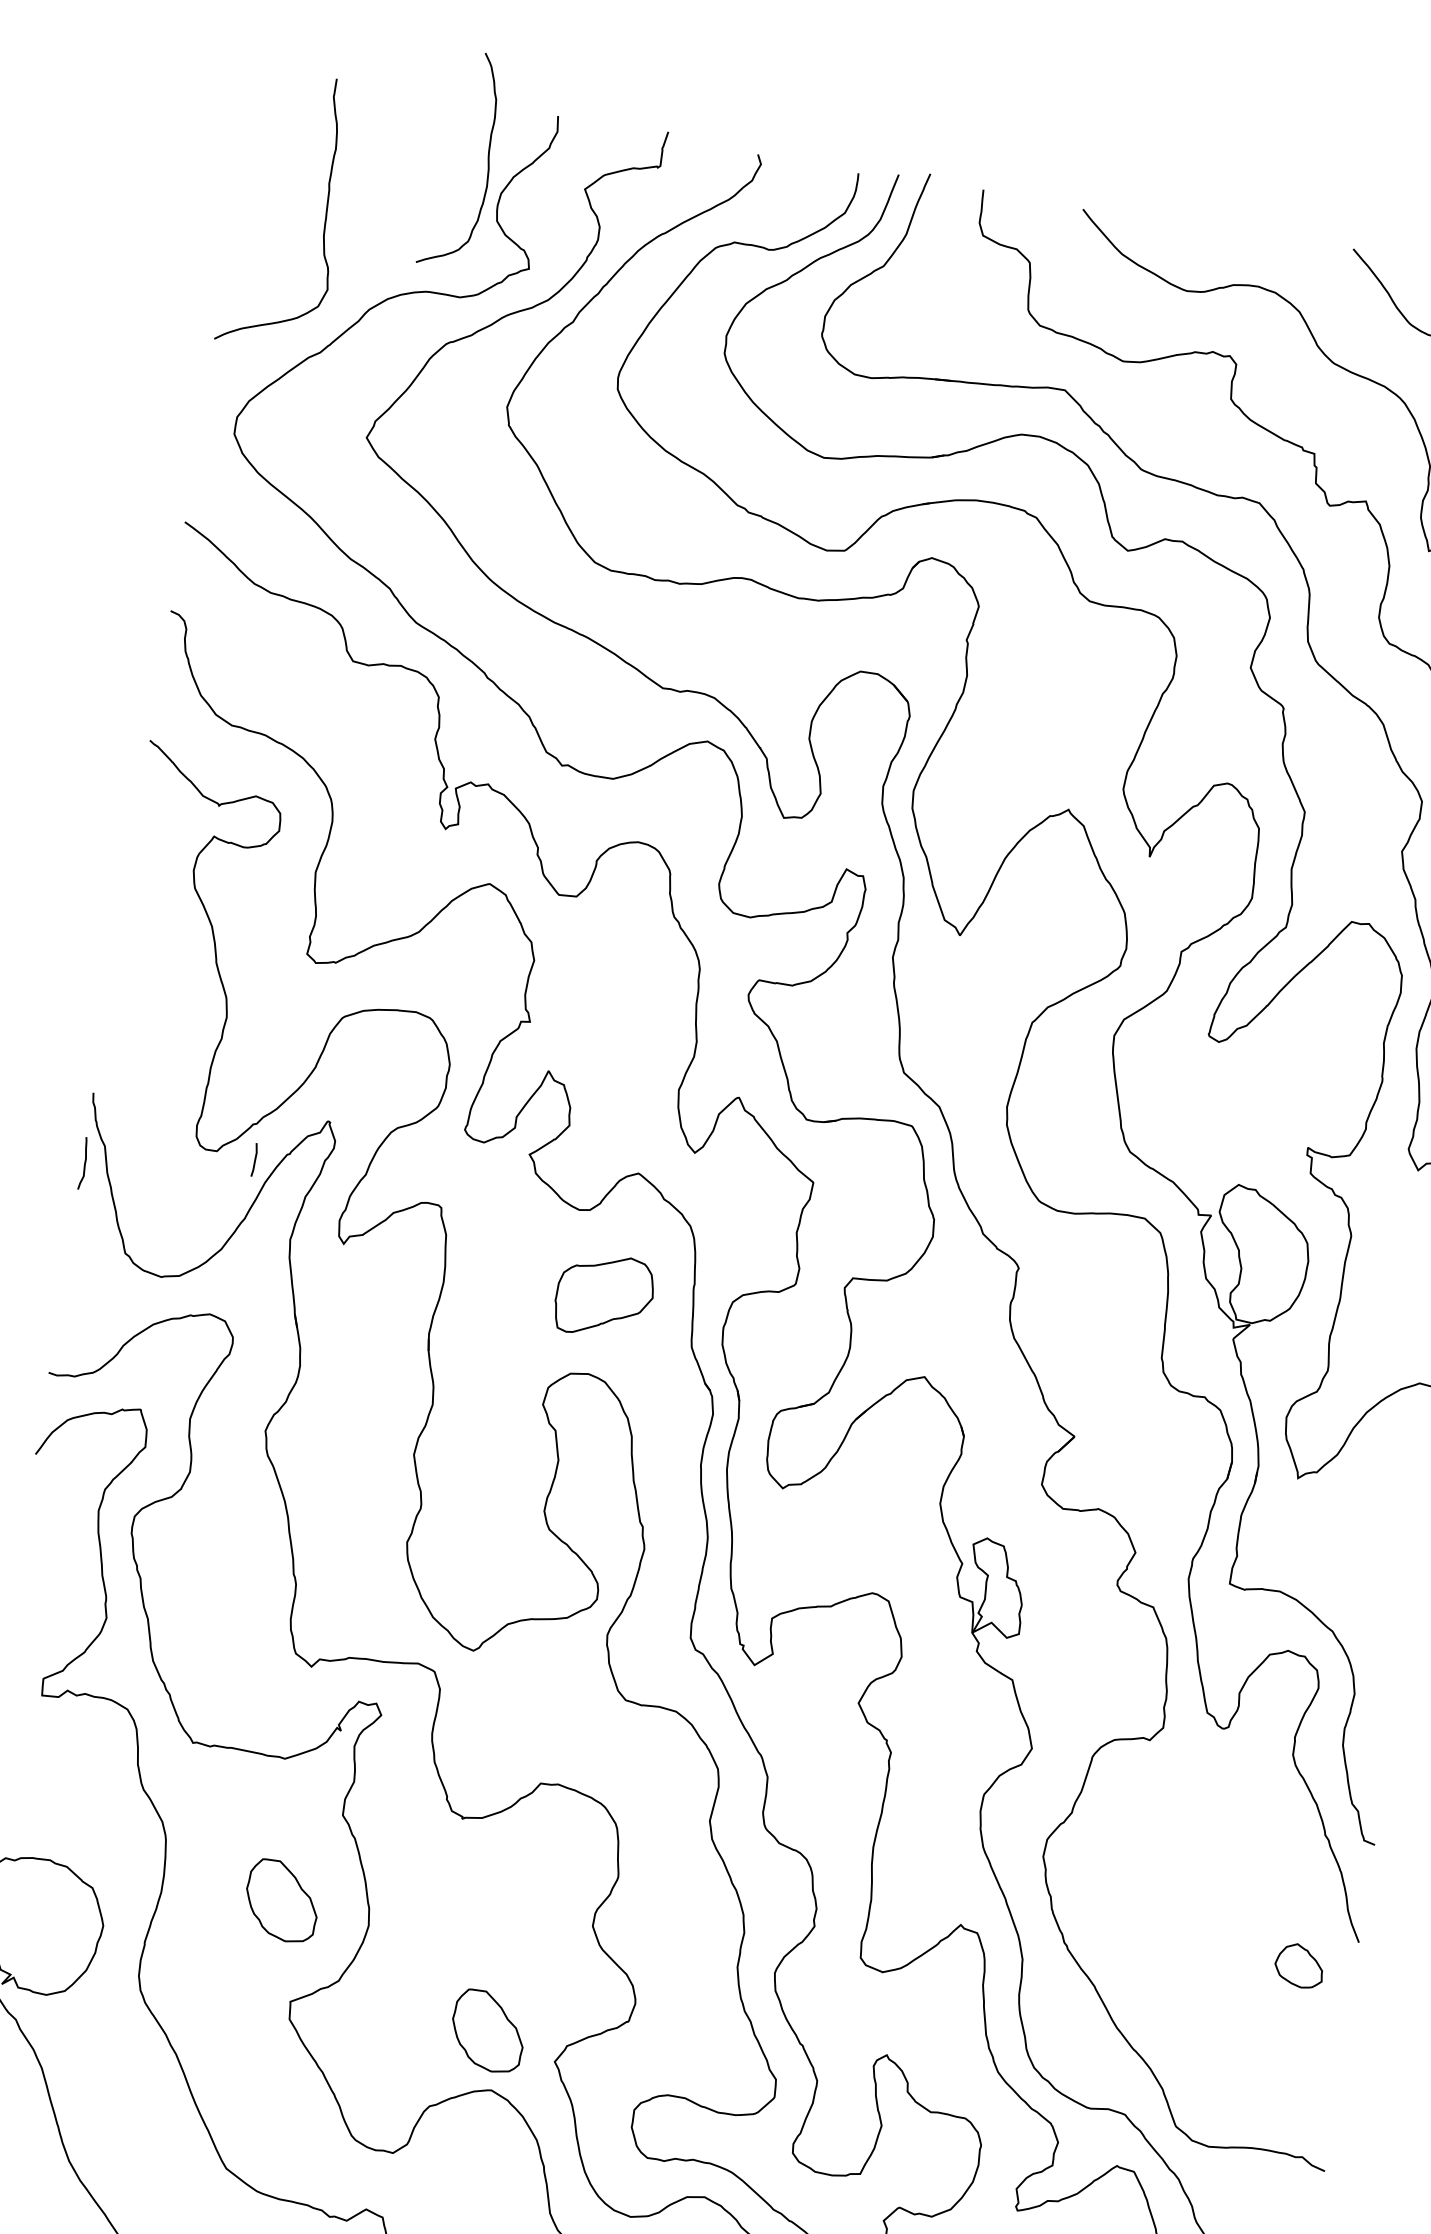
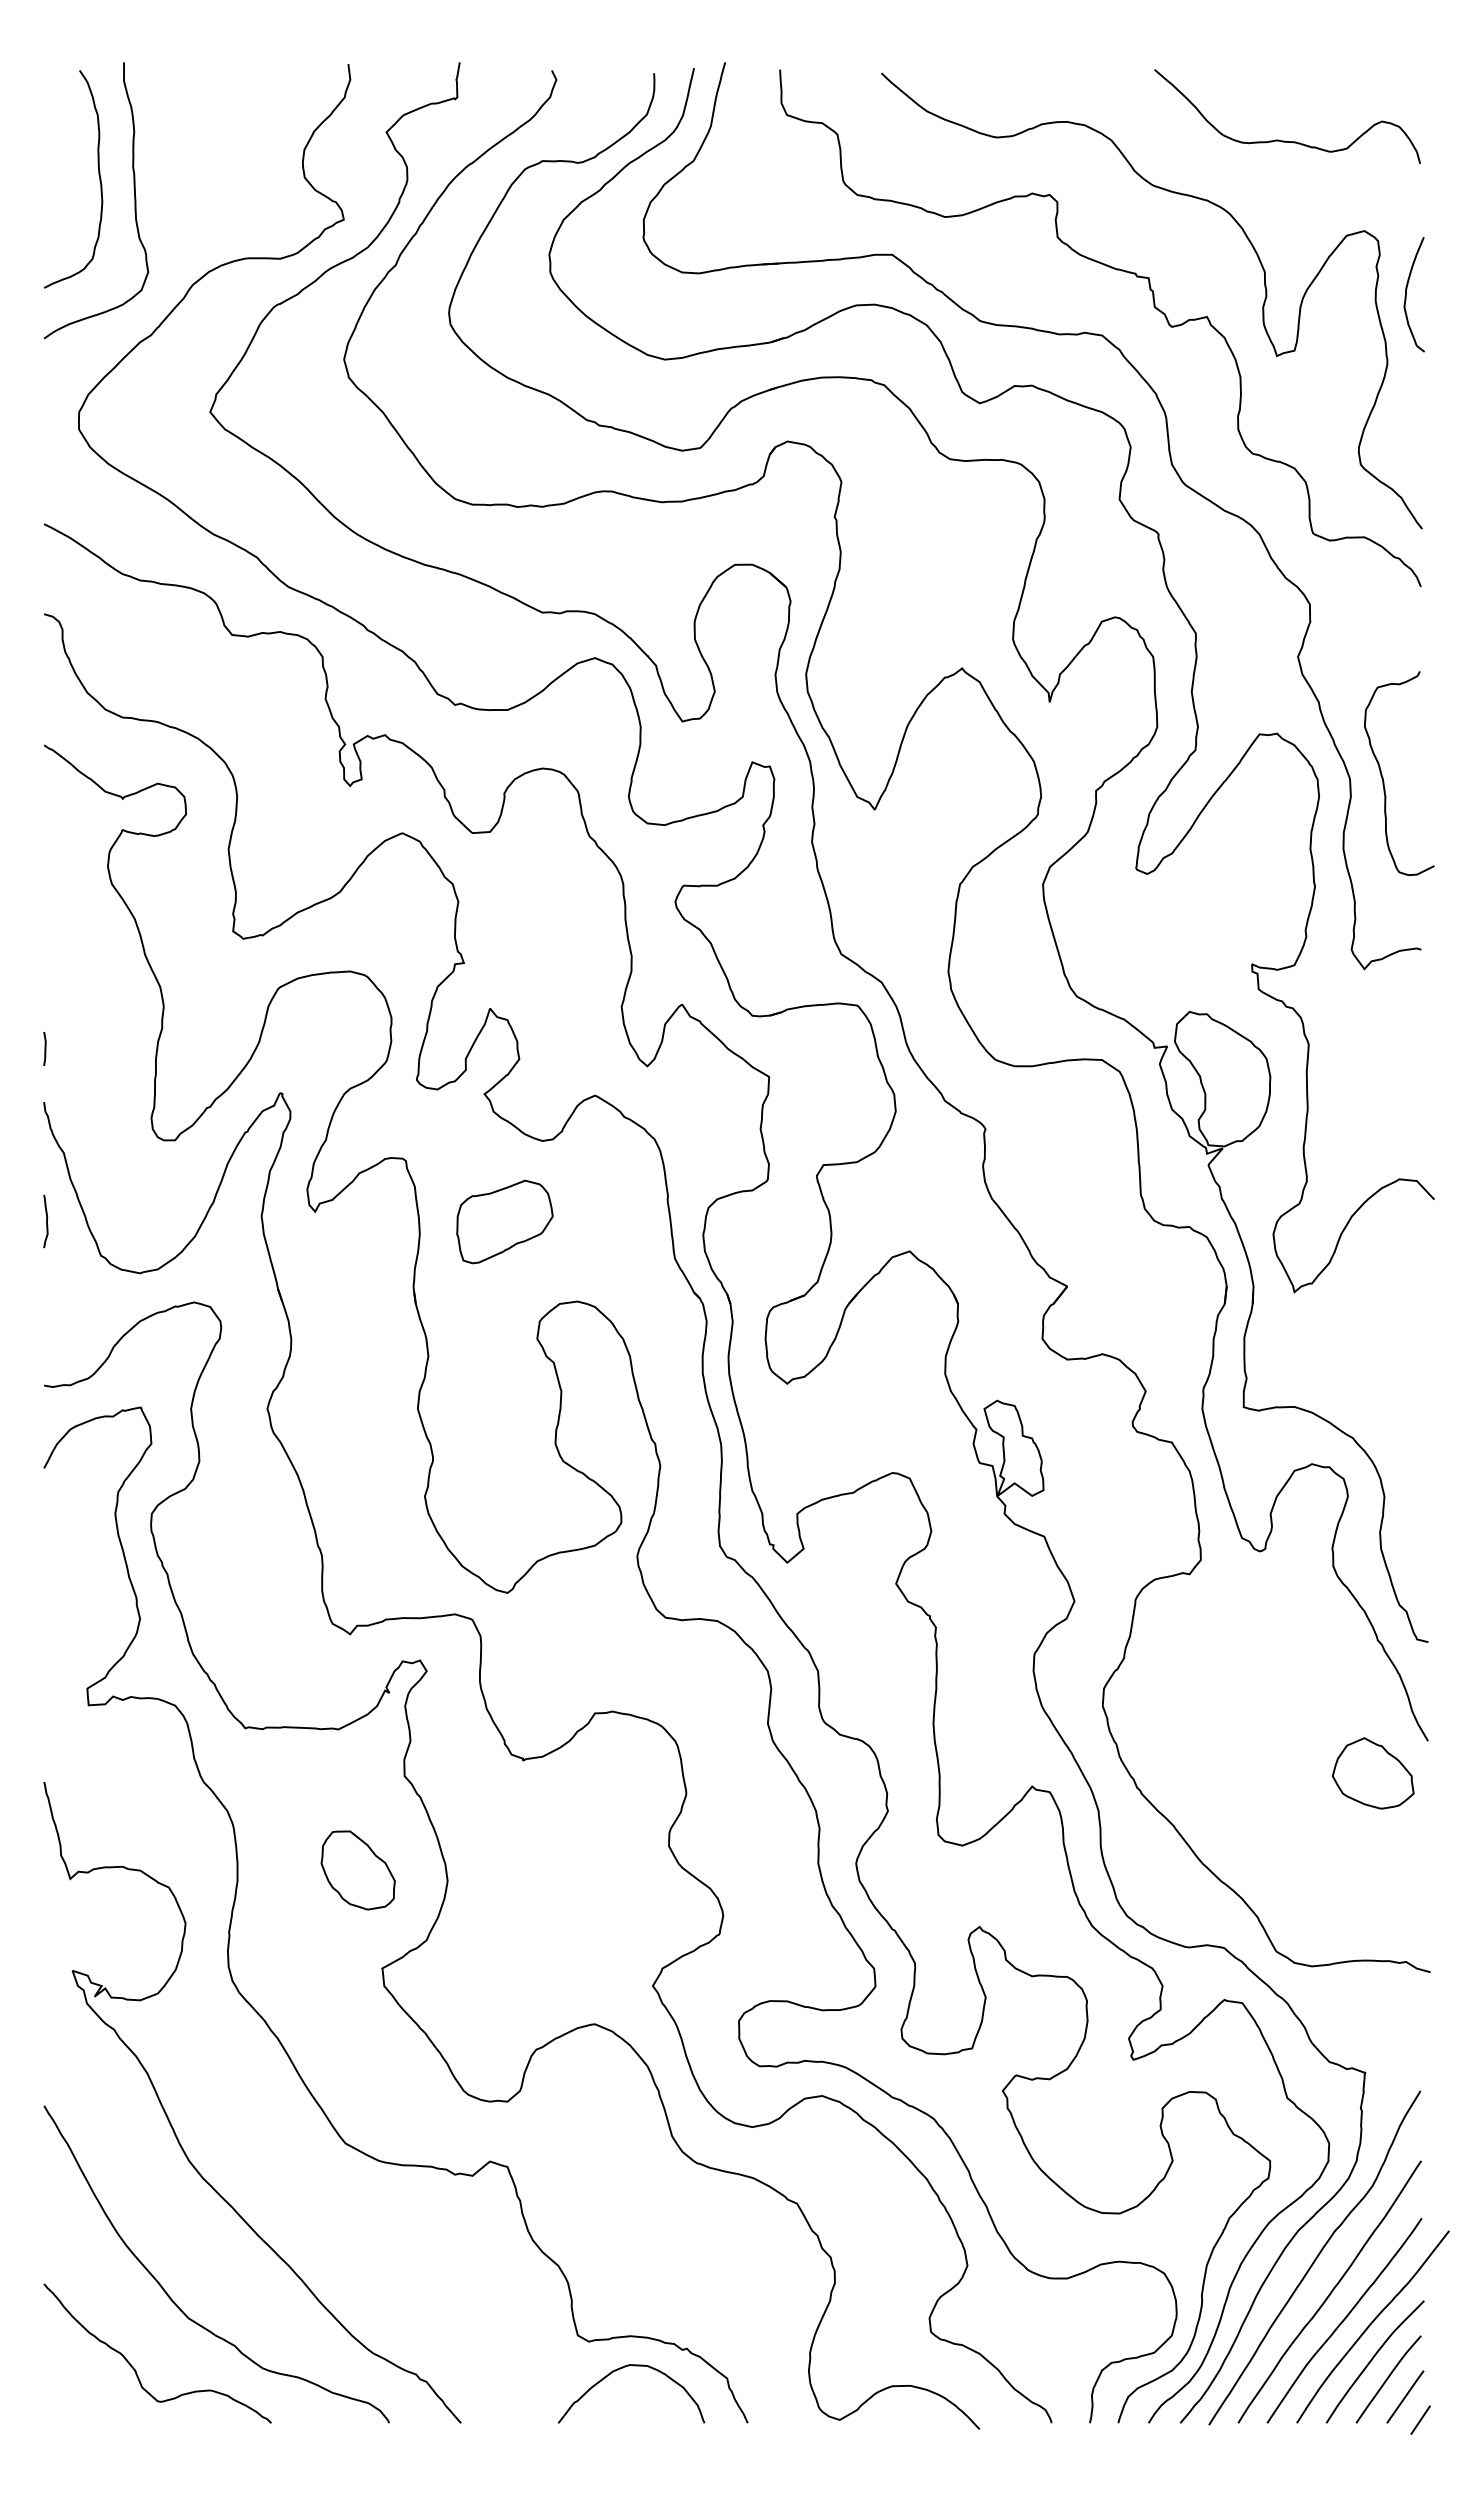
curve: (487, 159) -> (98, 175), moved
line: (254, 1159) -> (44, 1048), moved
curve: (84, 1163) -> (46, 1221), moved
part: (604, 1295) -> (504, 1221), moved
part: (1298, 1965) -> (1372, 1773), size x1.67
part: (487, 2031) -> (581, 1966), removed

